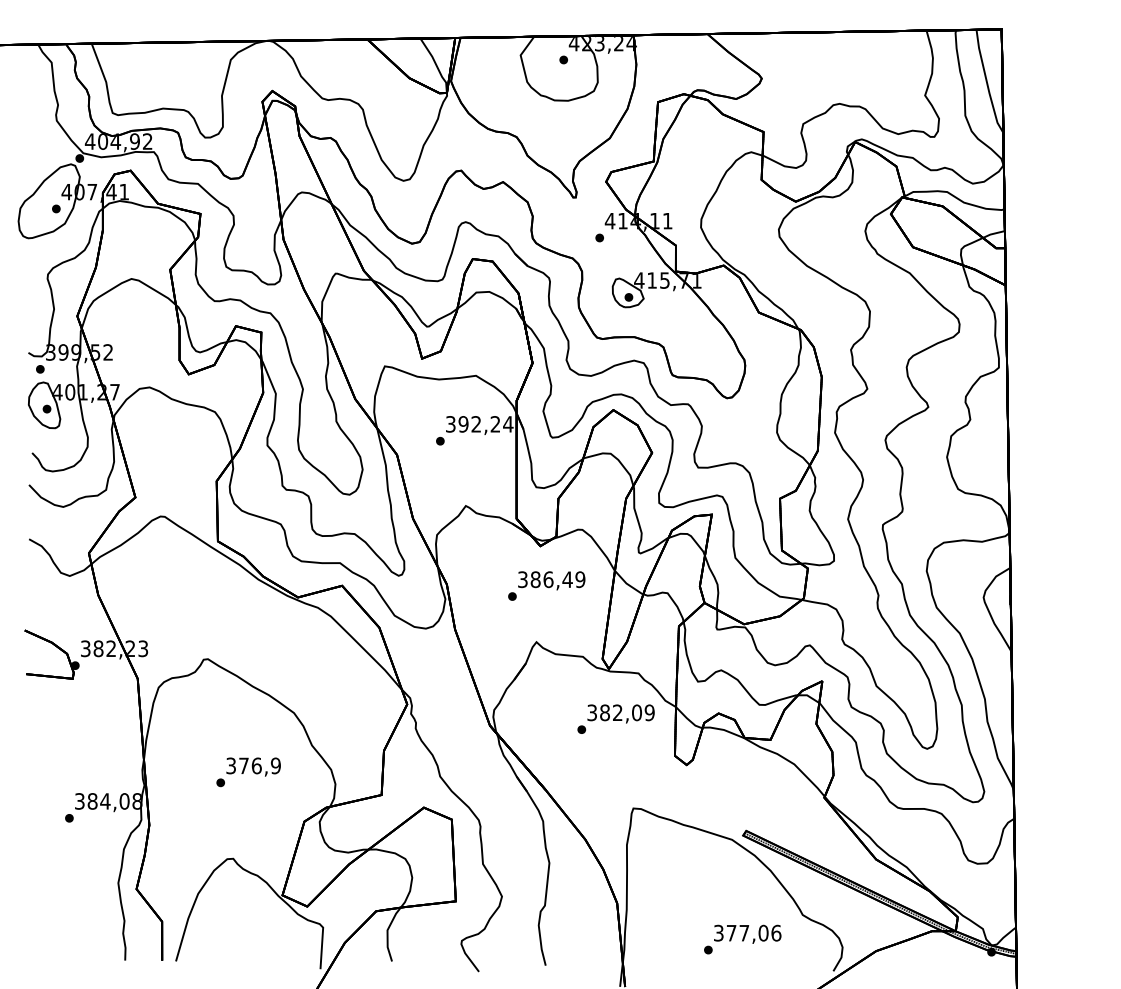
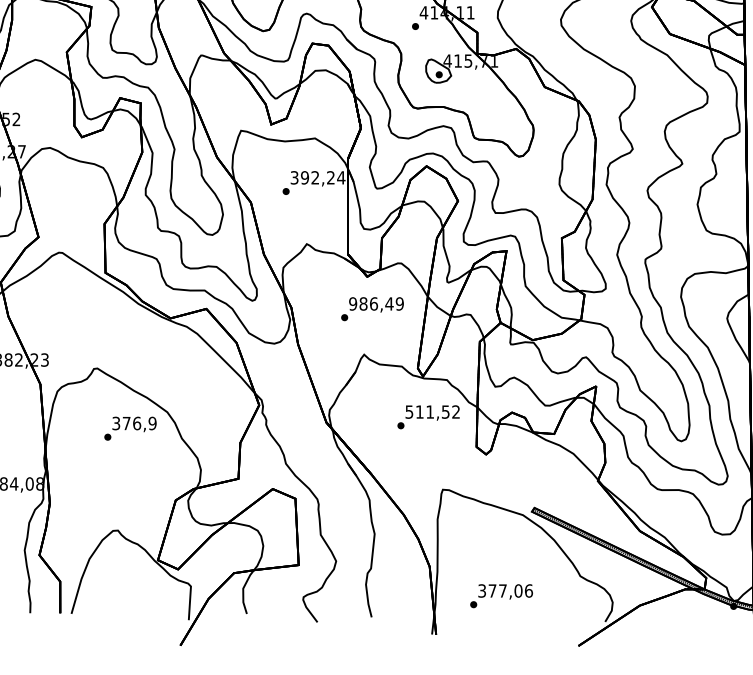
text: (522, 579) -> (352, 303), 386,49 -> 986,49
text: (620, 712) -> (432, 411), 382,09 -> 511,52
text: (248, 772) -> (130, 428), moved
text: (742, 939) -> (501, 596), moved

